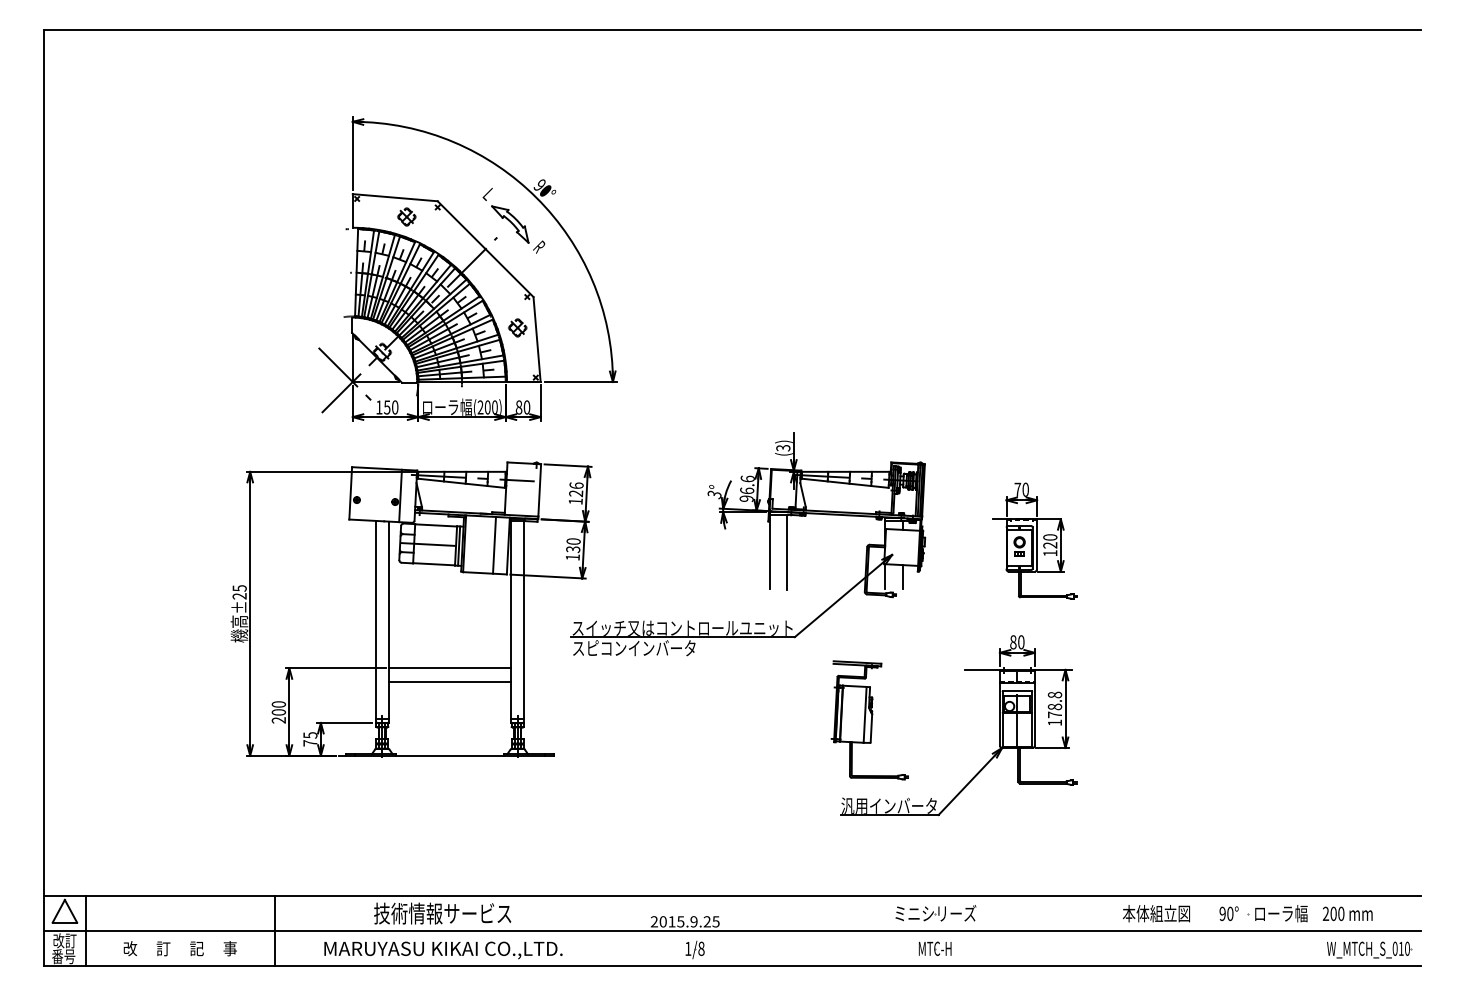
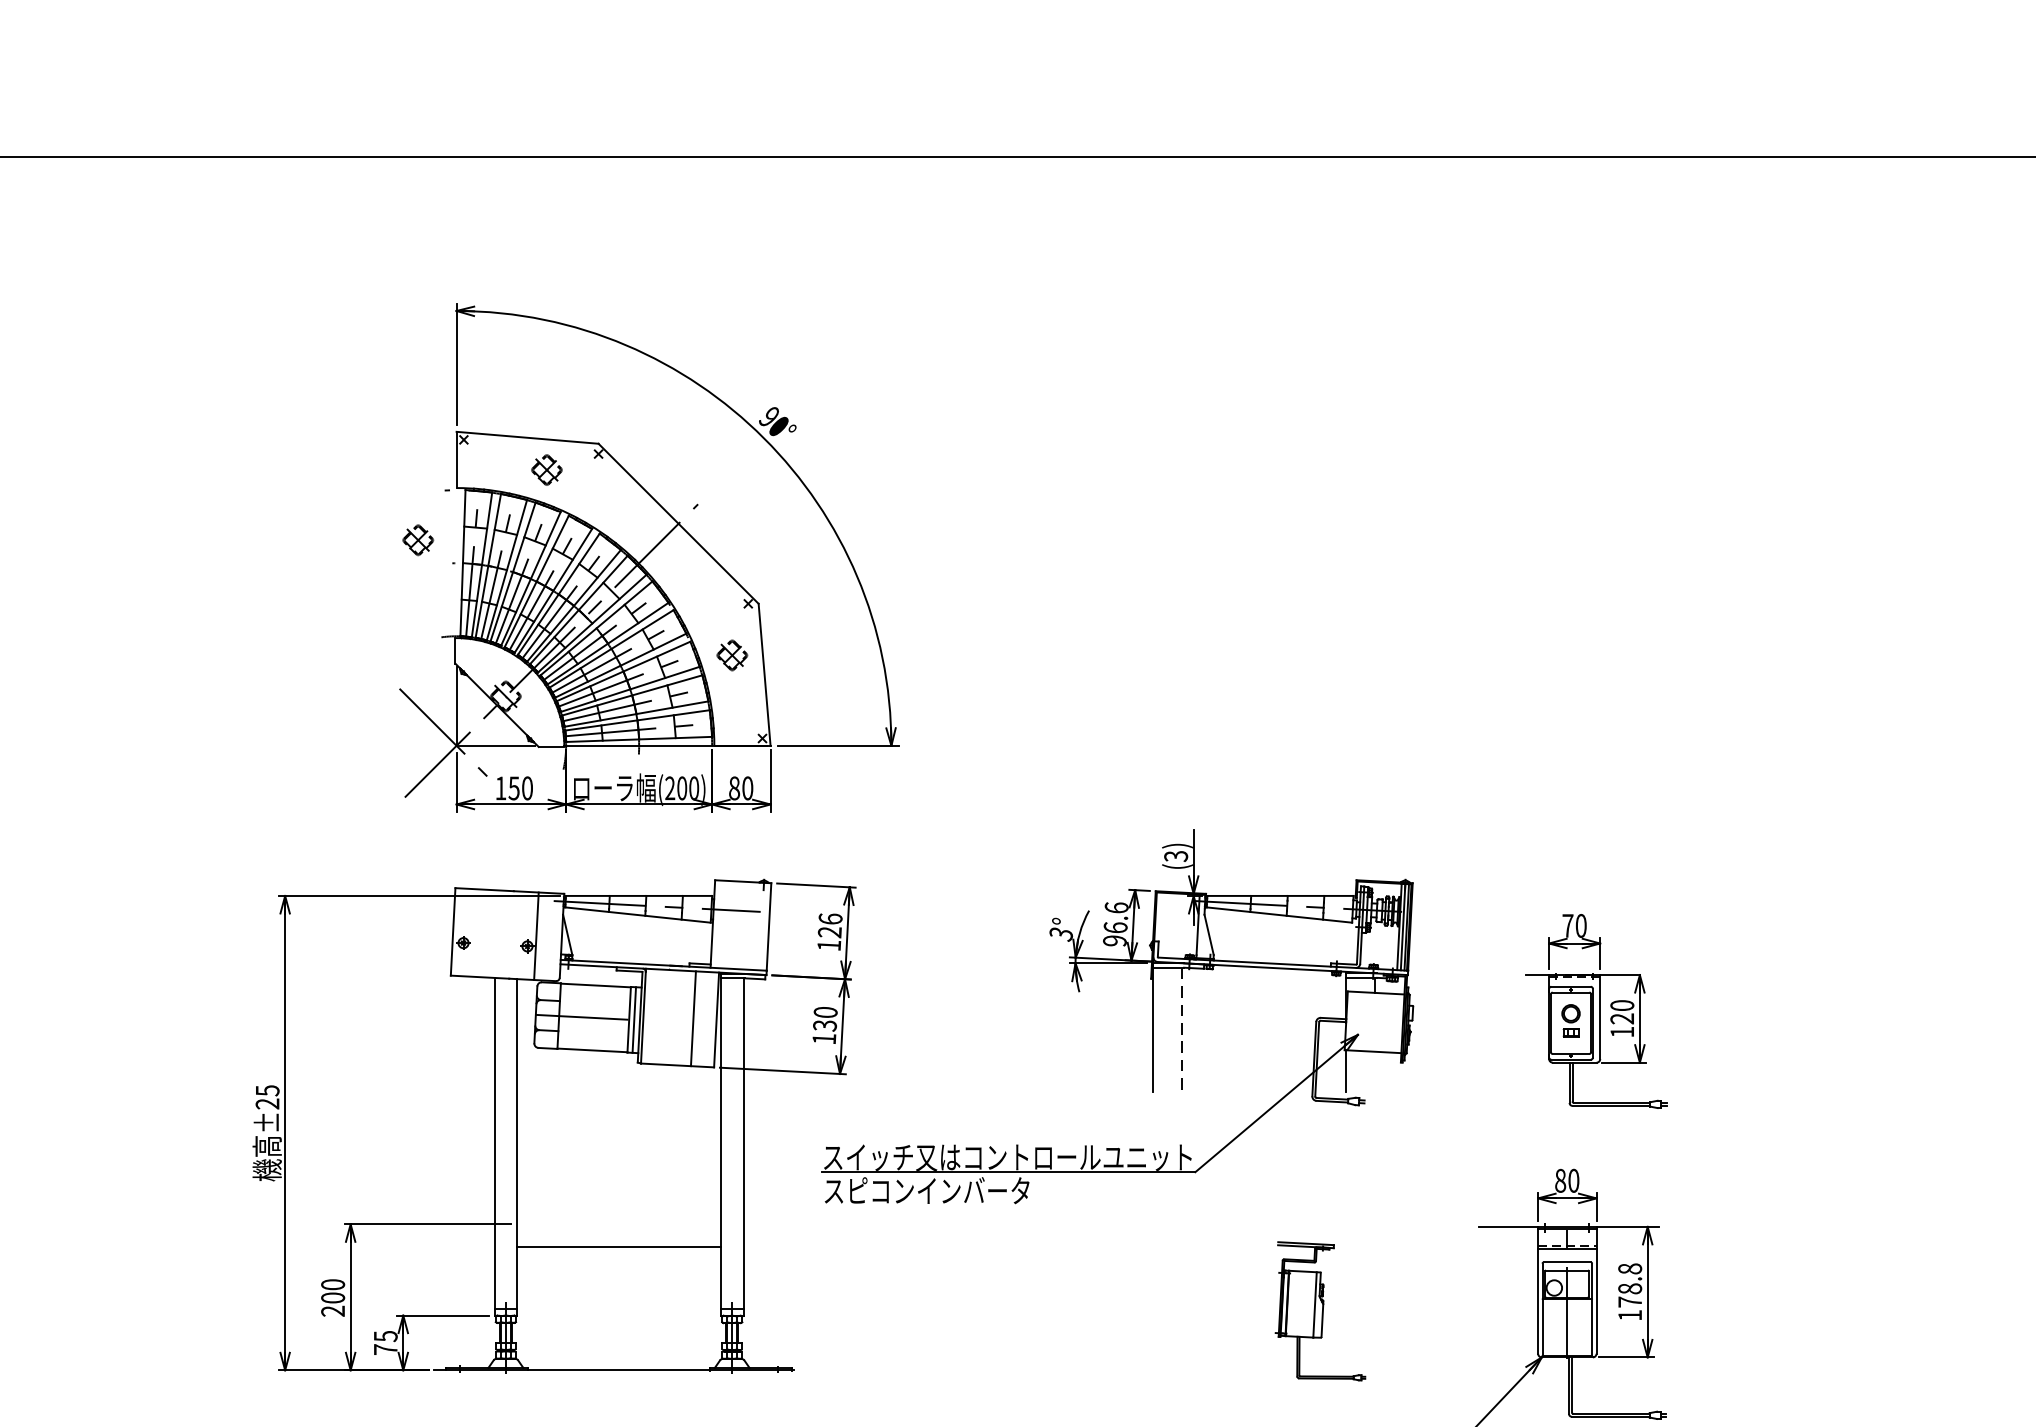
part: (513, 220) -> (725, 475), removed
part: (329, 258) -> (417, 539), added
line: (787, 552) -> (1183, 1030), solid -> dashed
line: (902, 577) -> (1375, 1072), removed
line: (449, 668) -> (618, 1224), removed
part: (869, 720) -> (1320, 1311), size x0.7

